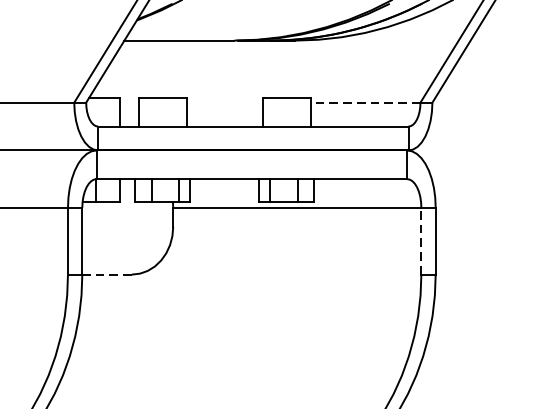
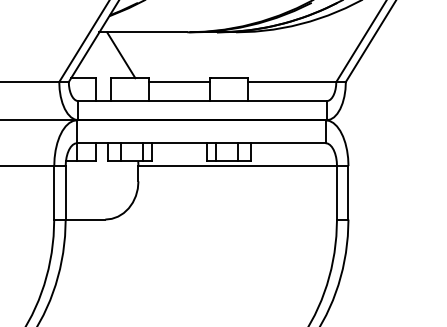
line: (152, 69) -> (121, 55), added
line: (224, 103) -> (179, 82), added
line: (365, 103) -> (292, 82), dashed -> solid
line: (421, 240) -> (337, 192), dashed -> solid
line: (107, 274) -> (85, 219), dashed -> solid

